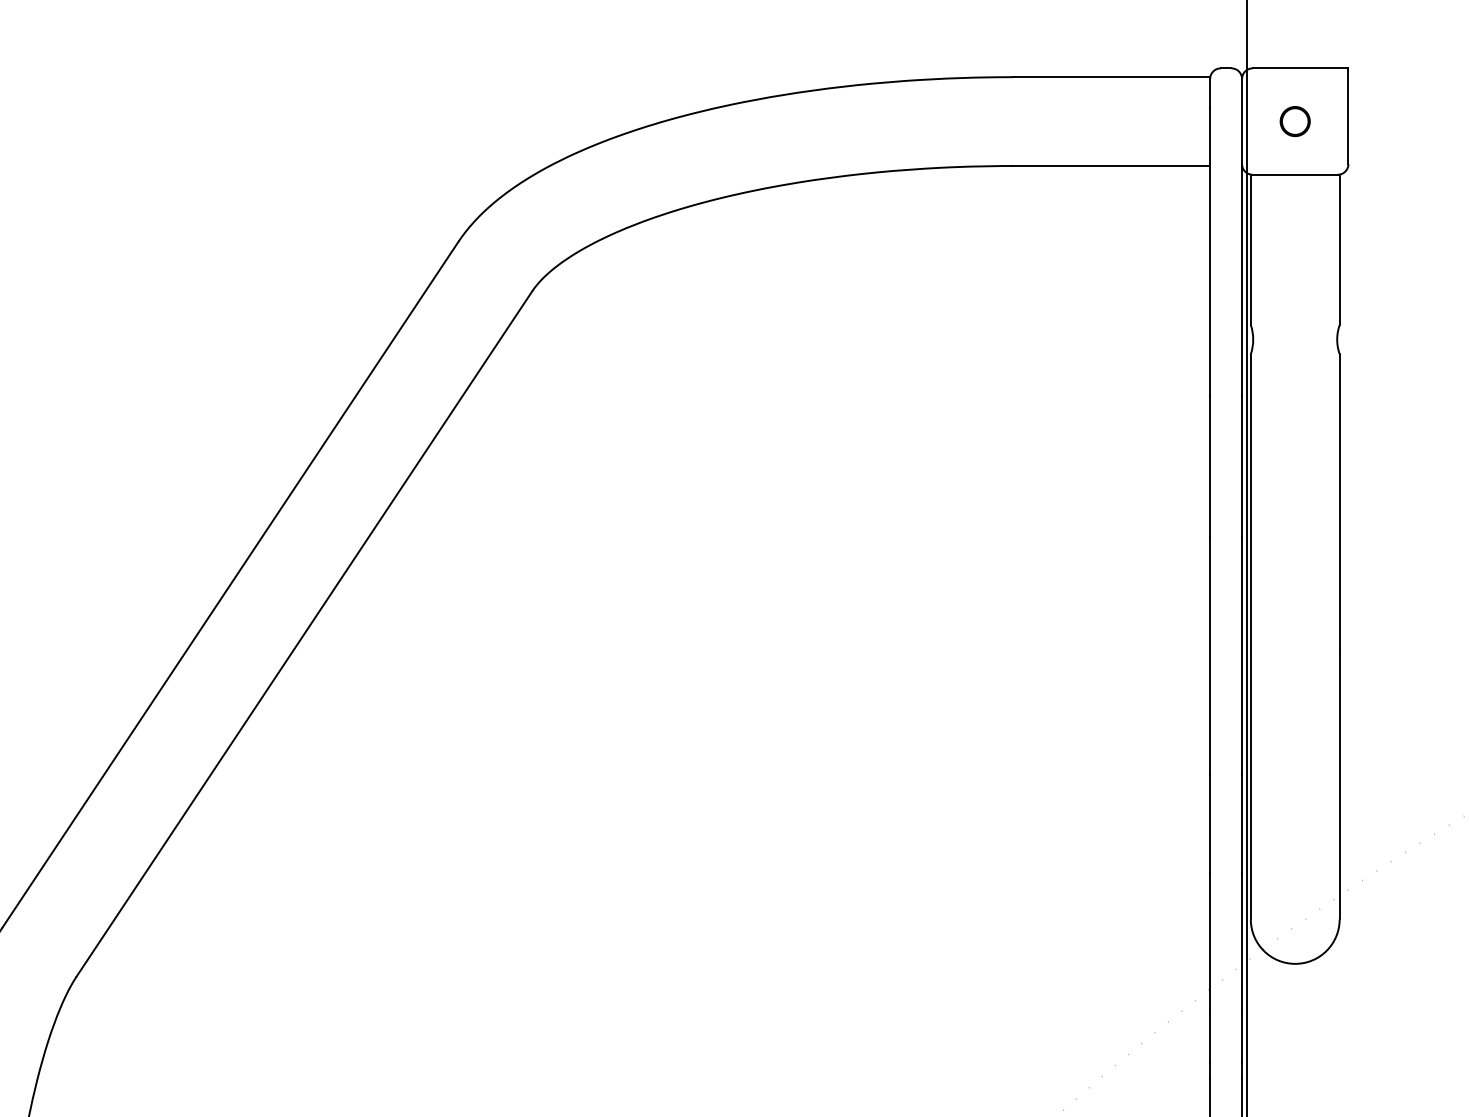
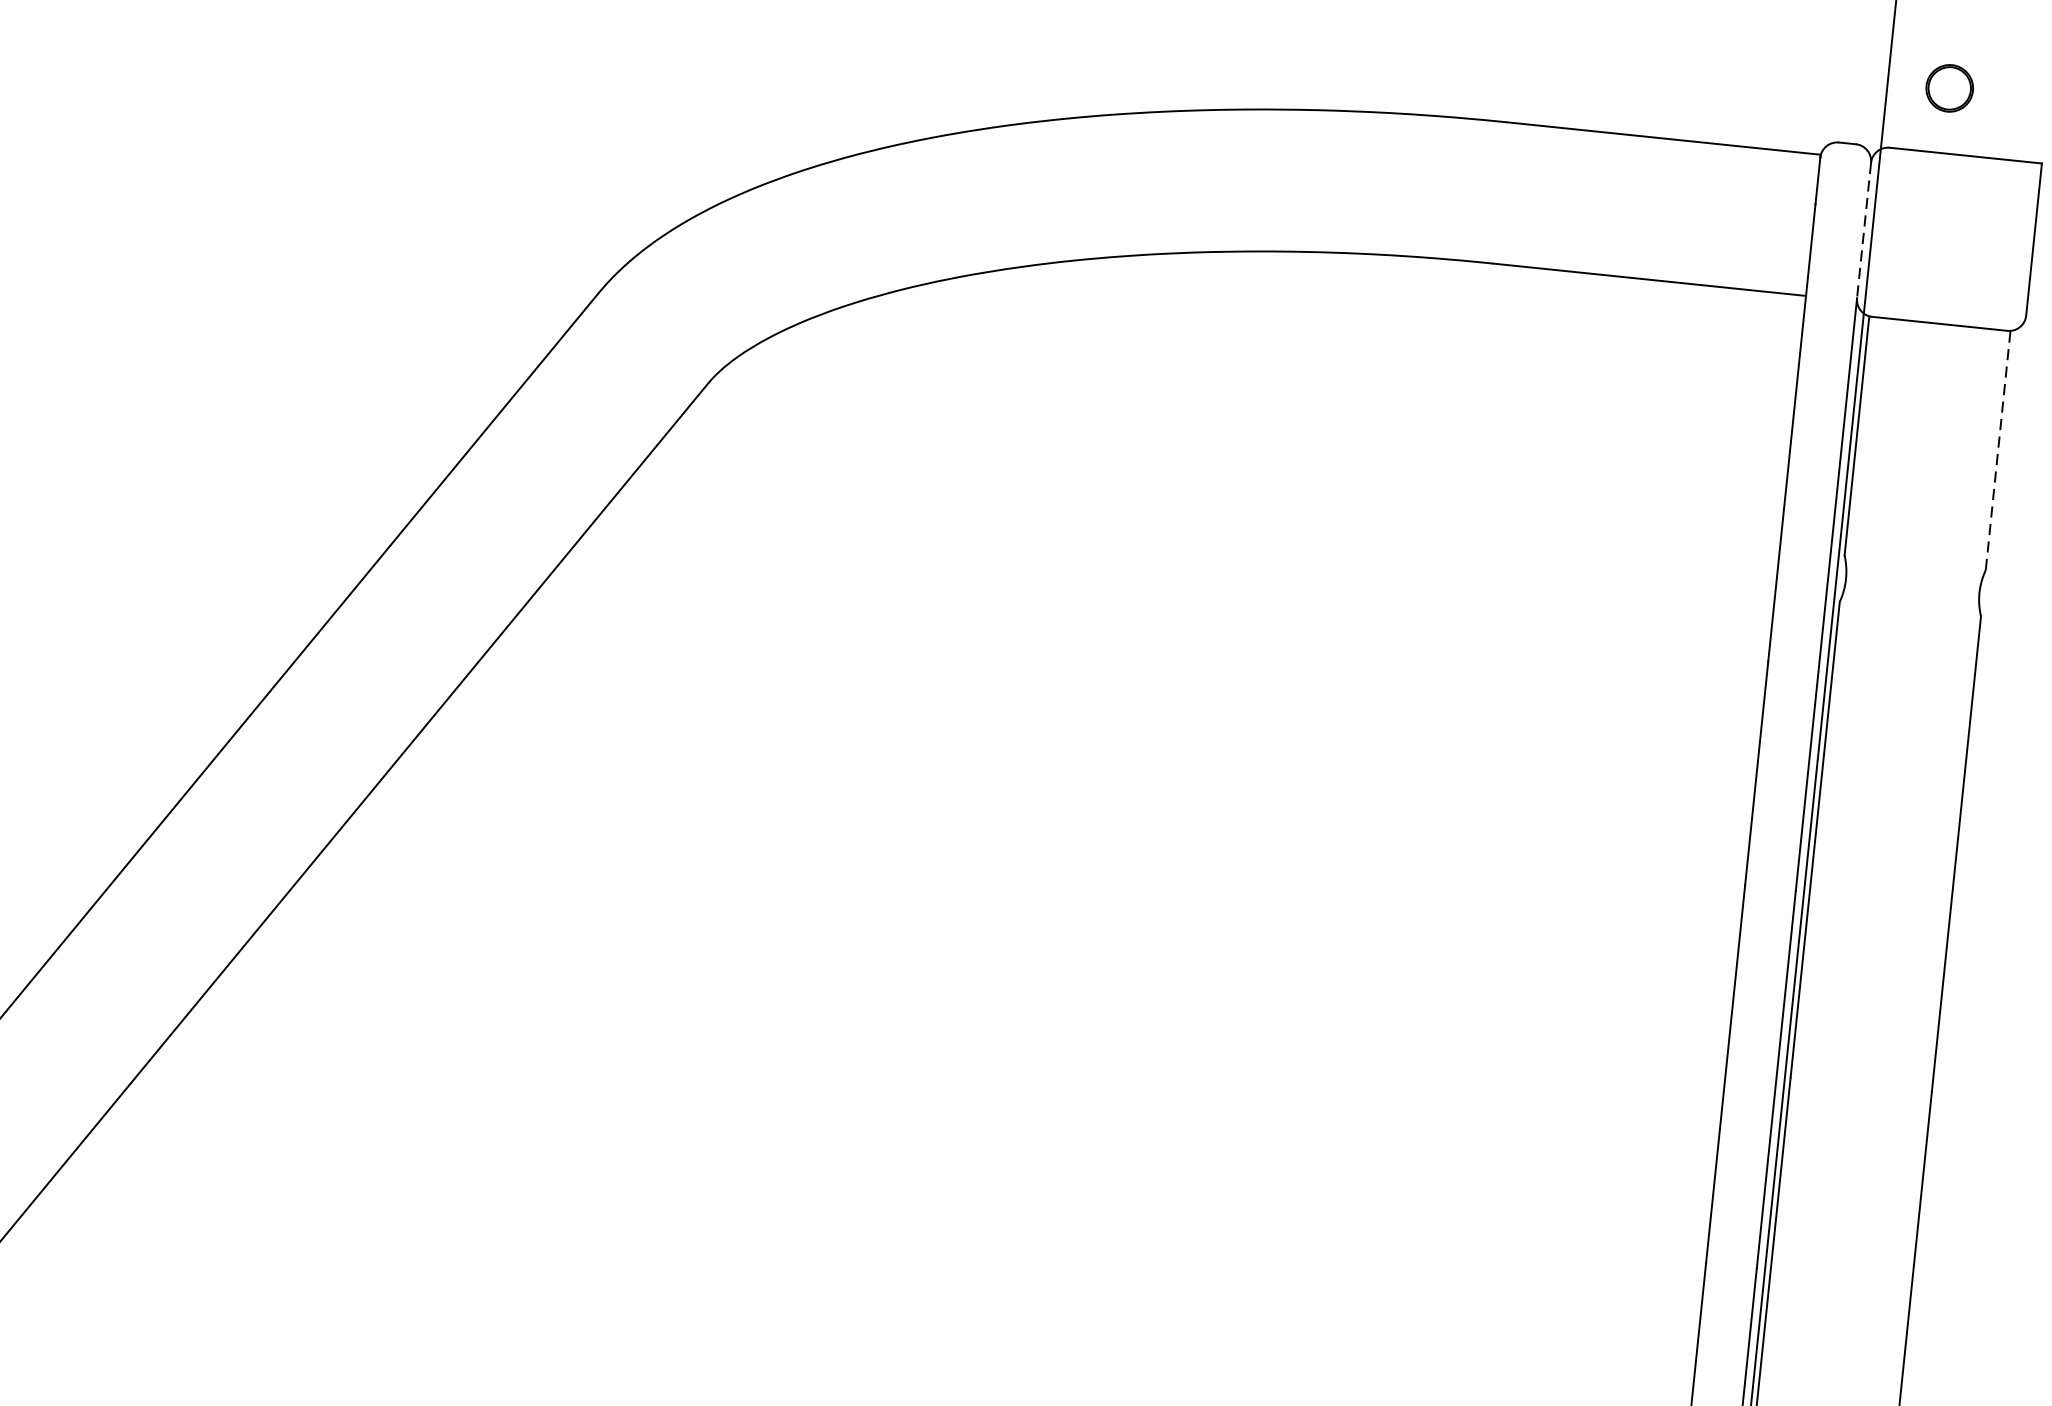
line: (1242, 121) -> (1864, 230), solid -> dashed
part: (1294, 121) -> (1948, 88), moved
line: (1339, 249) -> (1997, 449), solid -> dashed

